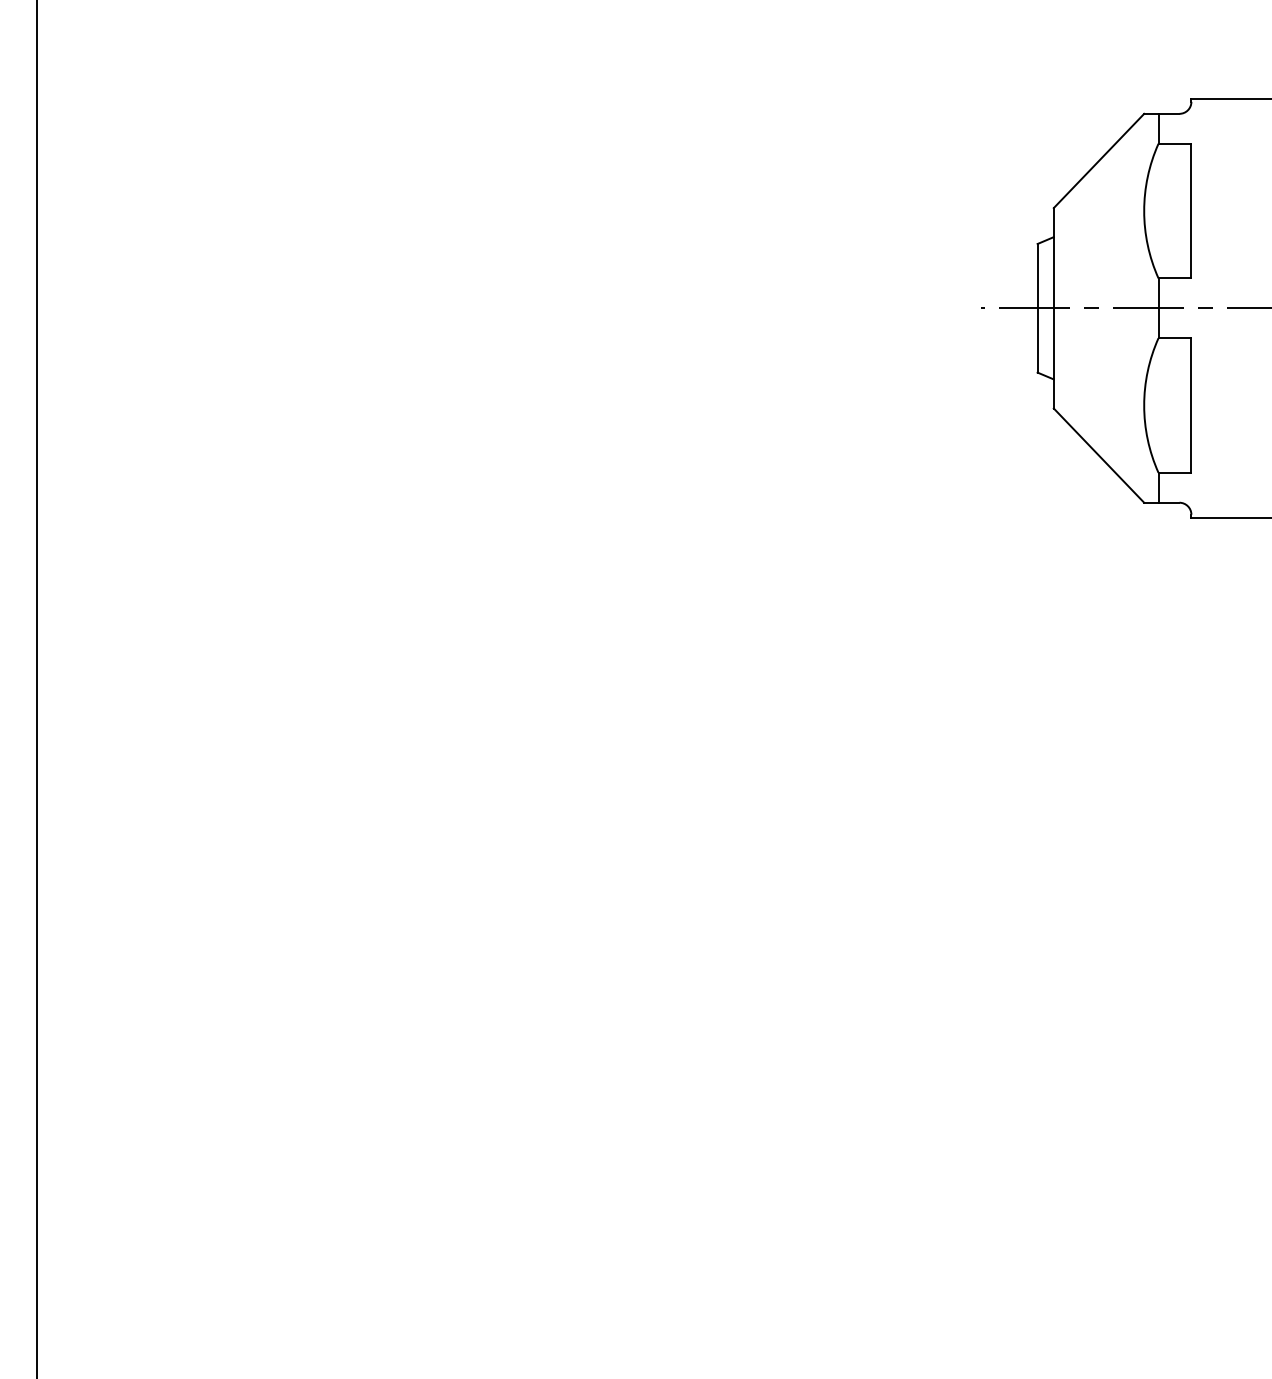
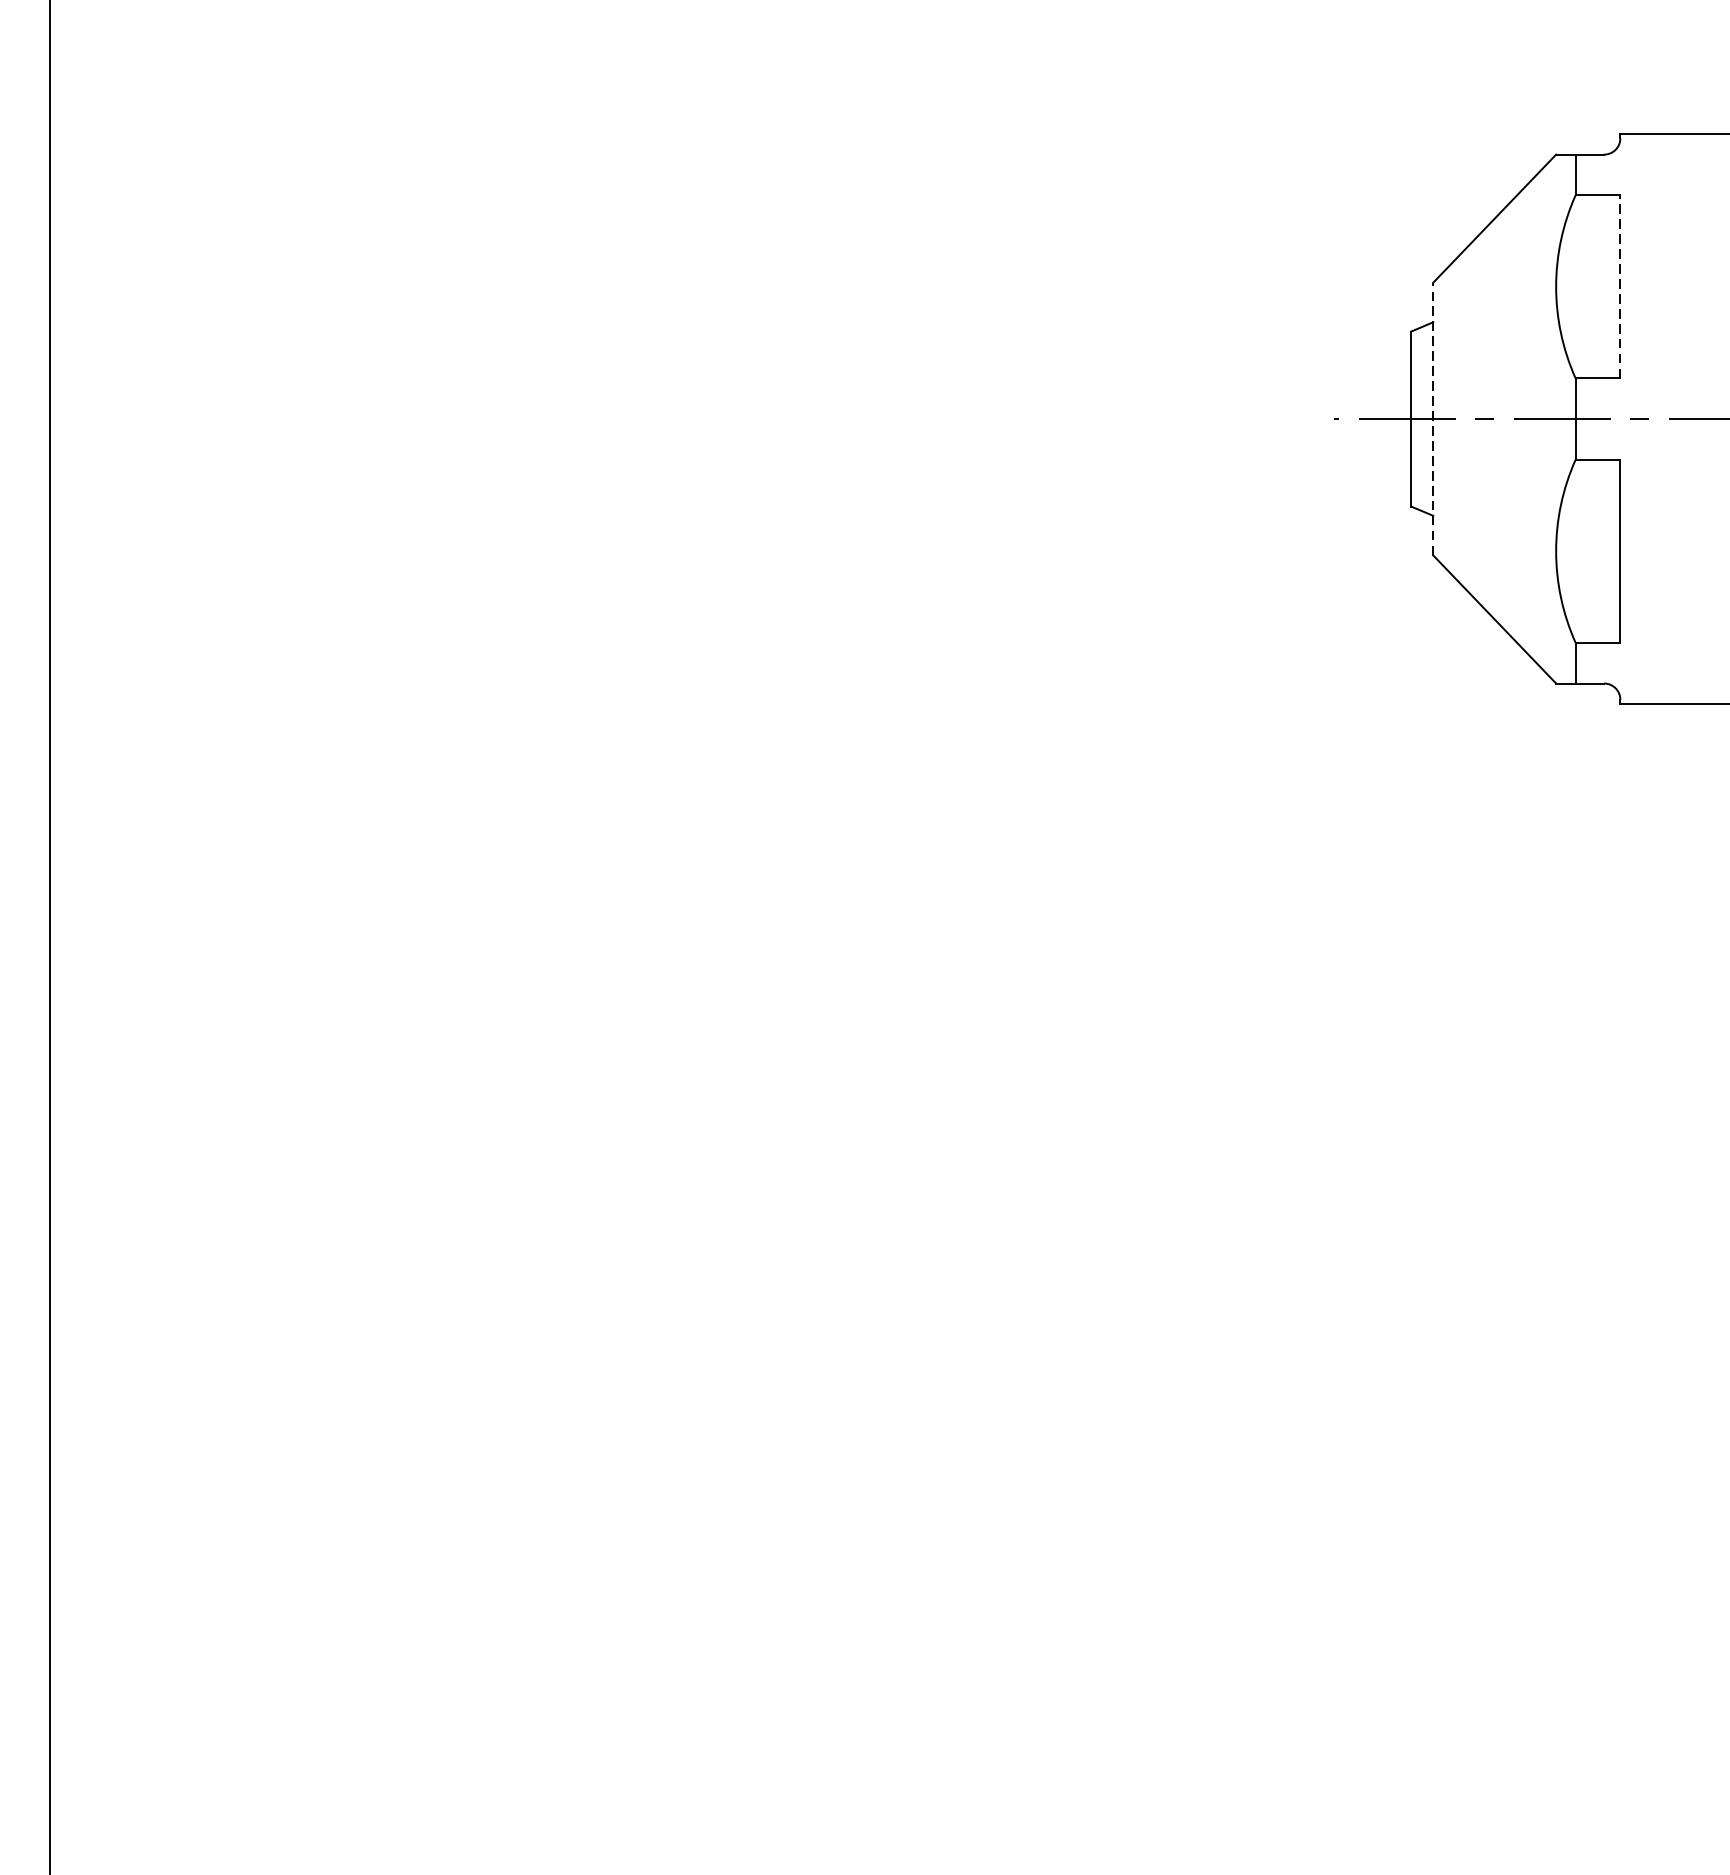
line: (1191, 210) -> (1620, 286), solid -> dashed
line: (1053, 307) -> (1432, 417), solid -> dashed

